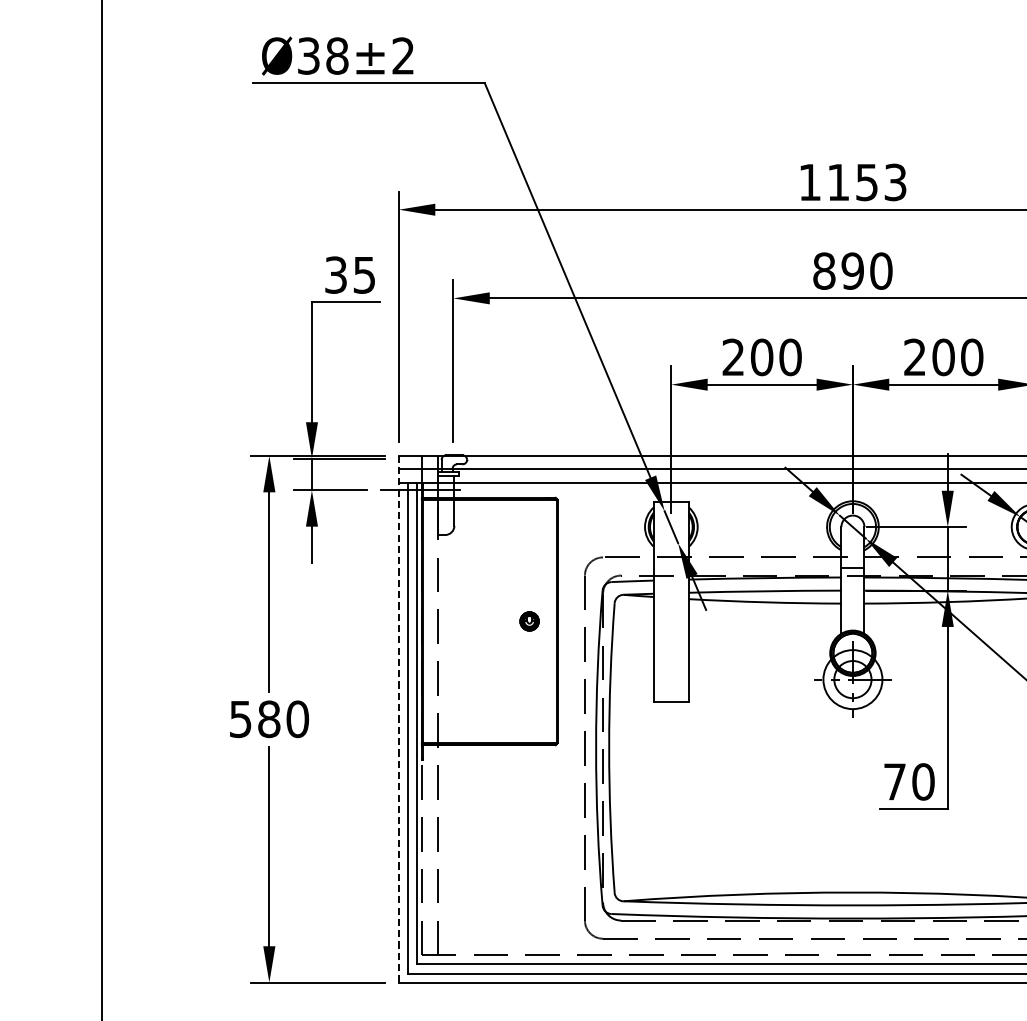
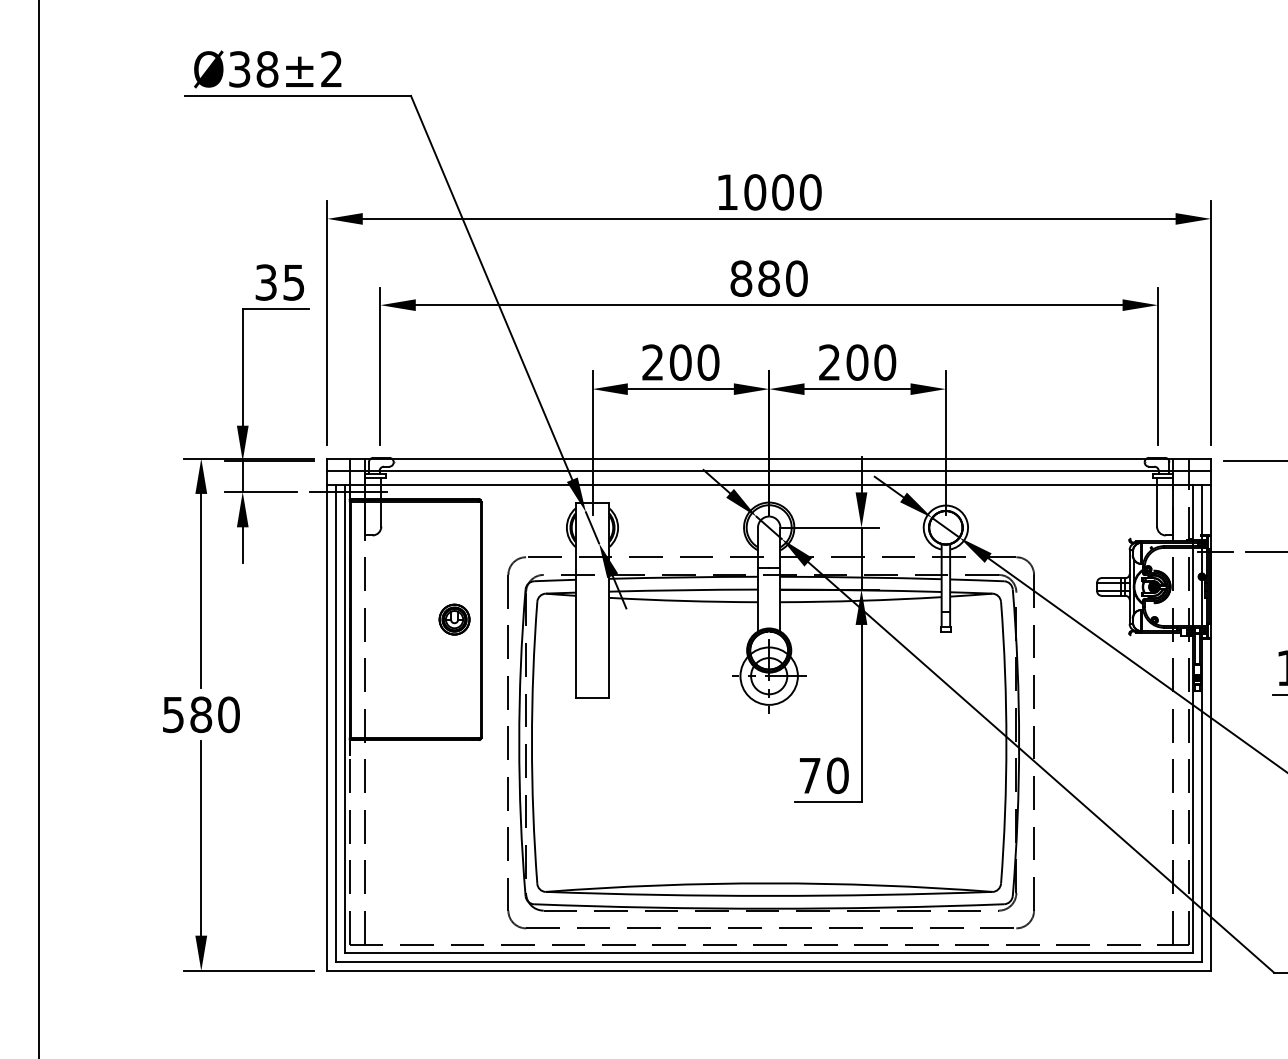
text: (866, 182) -> (782, 192), 1153 -> 1000
text: (853, 270) -> (769, 278), 890 -> 880
part: (529, 621) -> (454, 619), size x1.67
line: (399, 718) -> (327, 714), dashed -> solid

